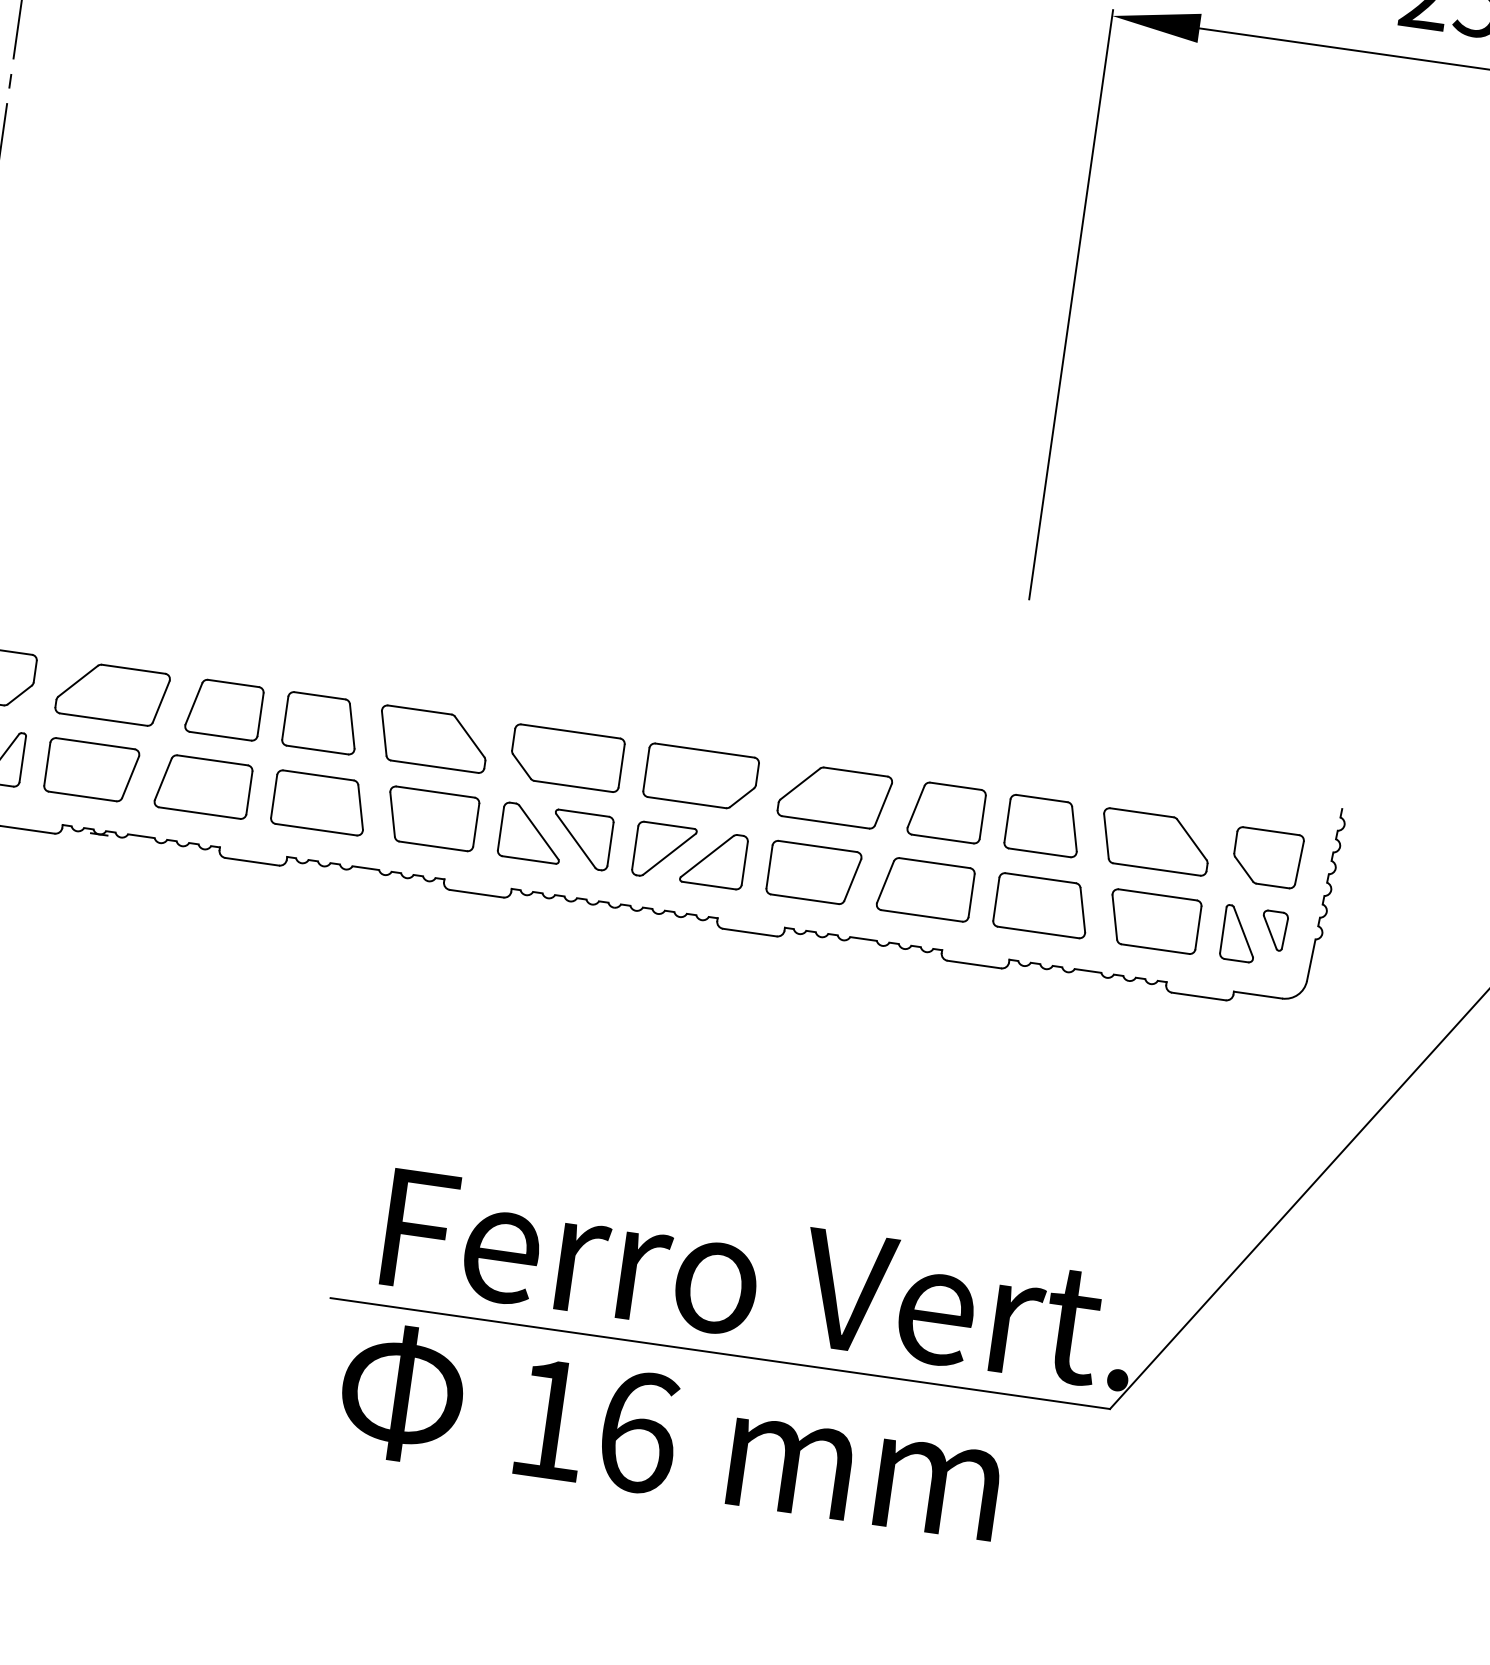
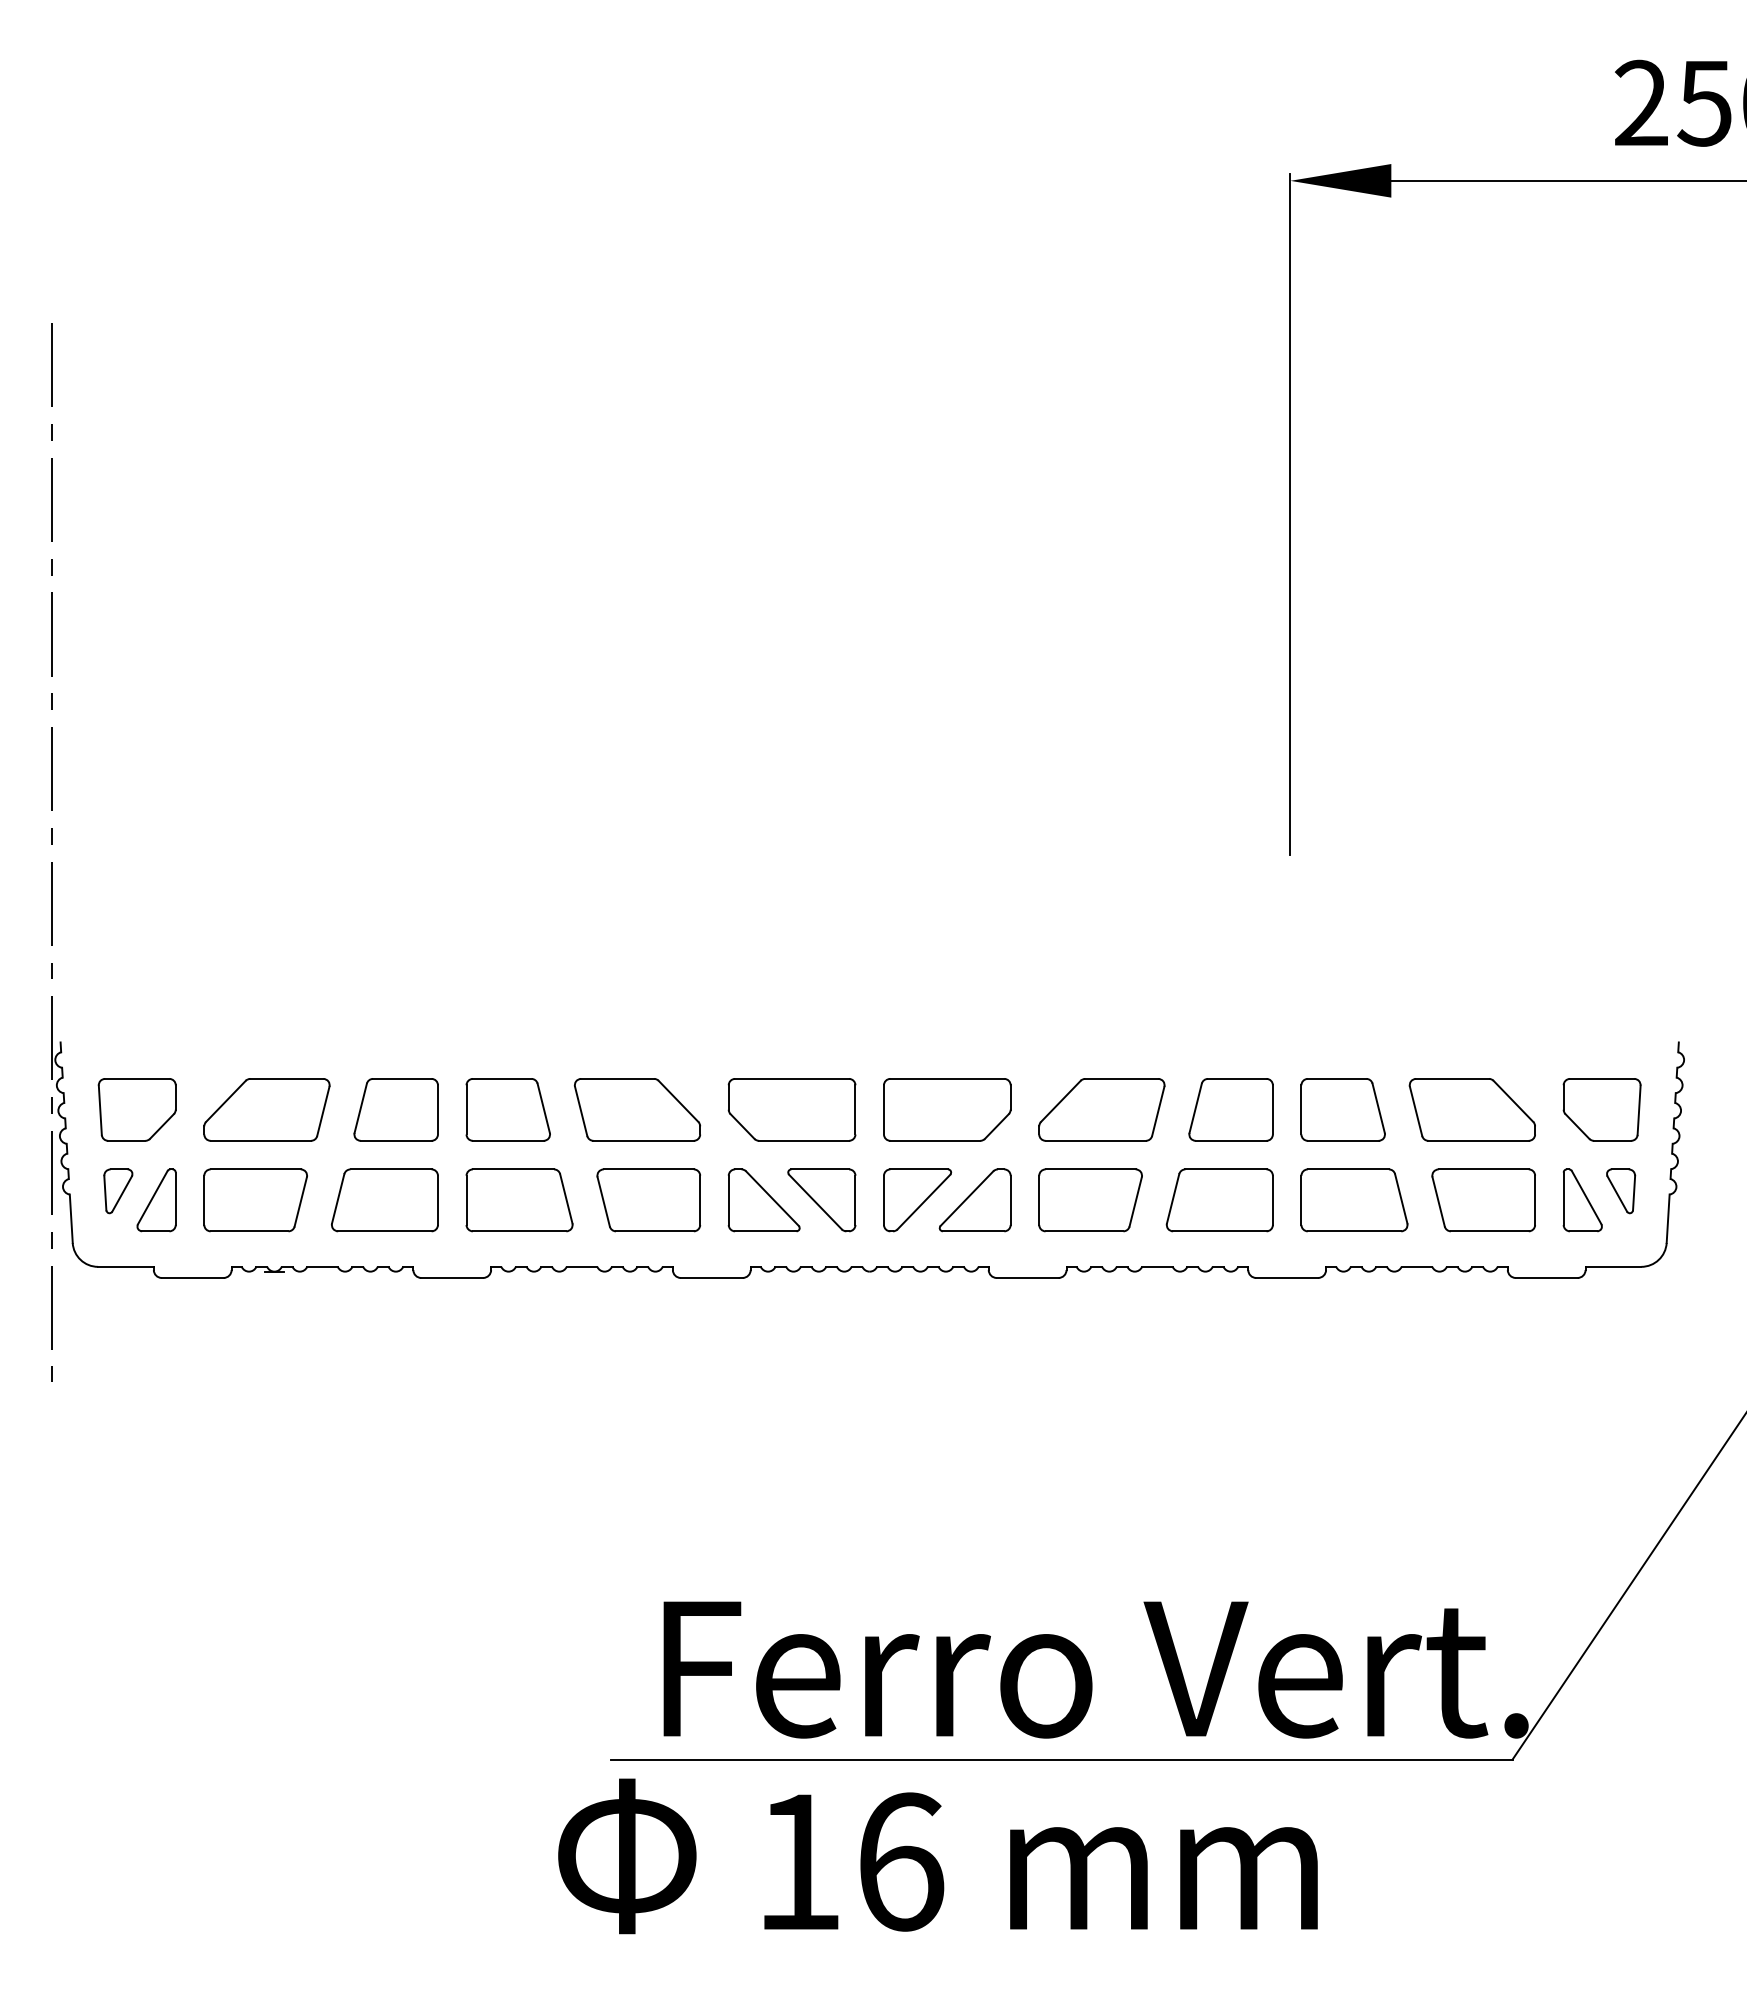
text: (670, 1431) -> (937, 1856), moved

